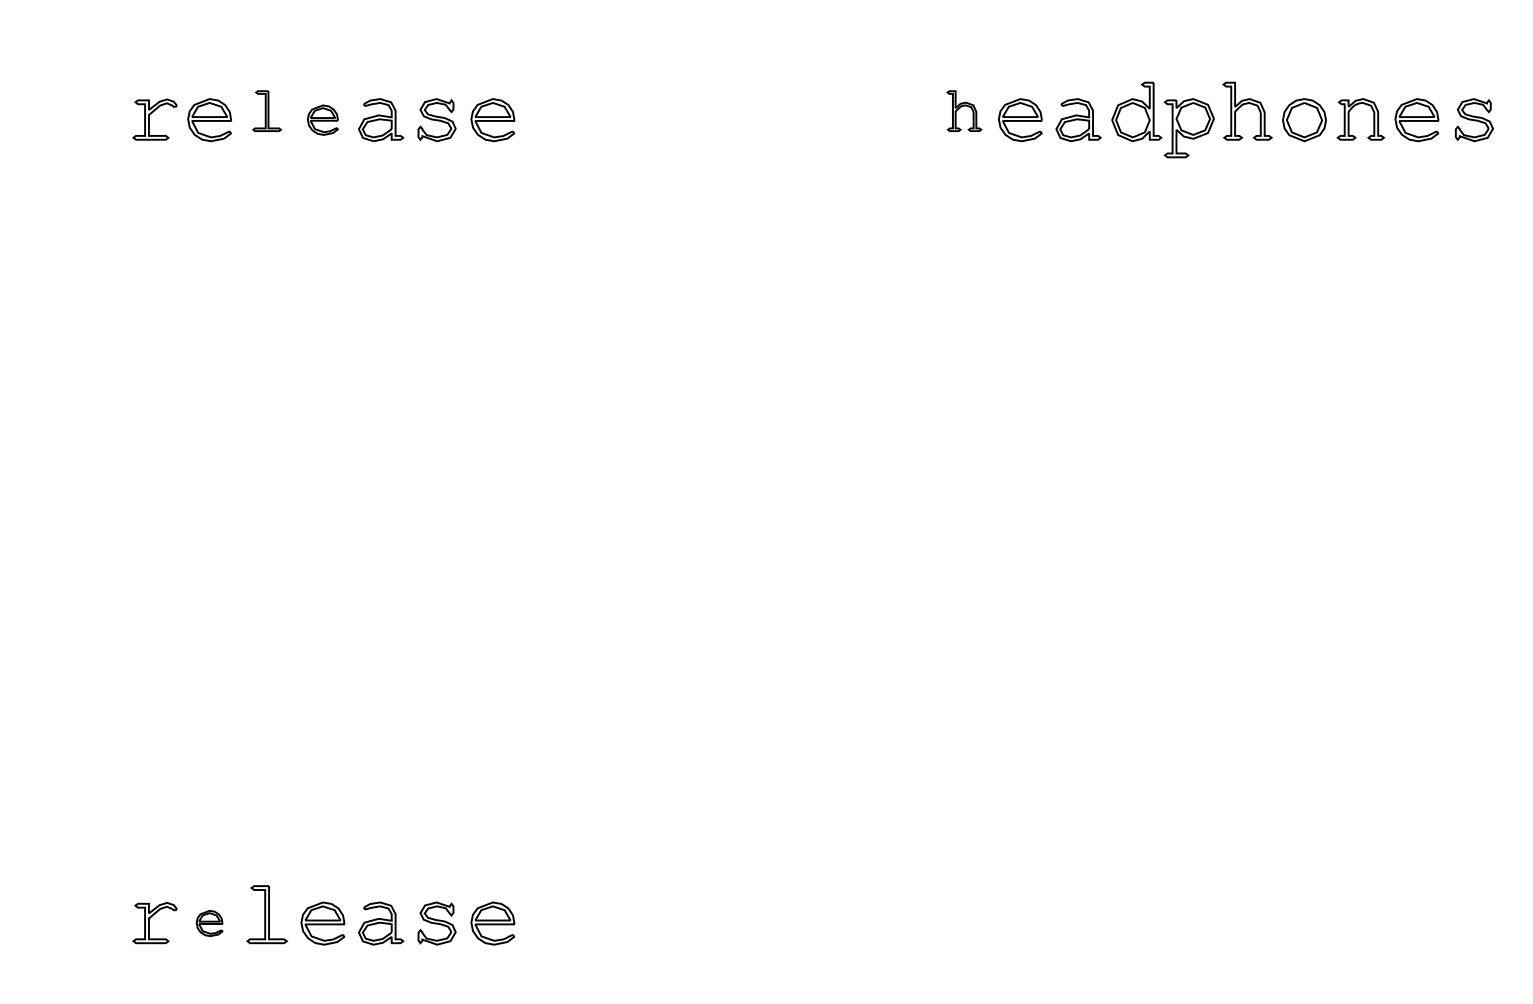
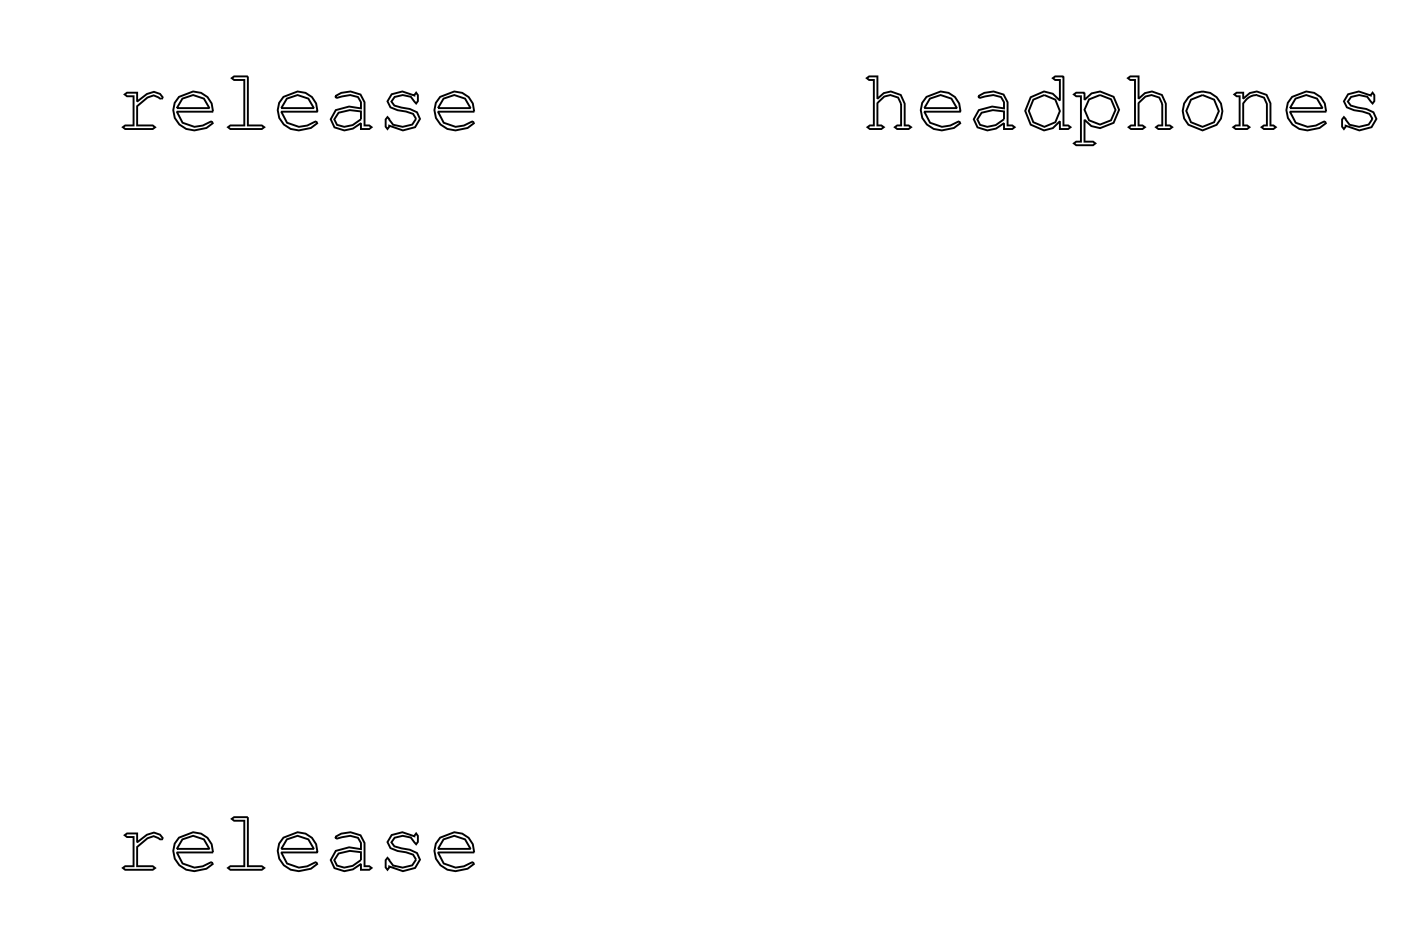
part: (266, 111) -> (245, 102), size x1.43
part: (963, 111) -> (888, 102), size x1.43
part: (322, 119) -> (297, 110), size x1.43
part: (209, 923) -> (192, 851), size x1.67

